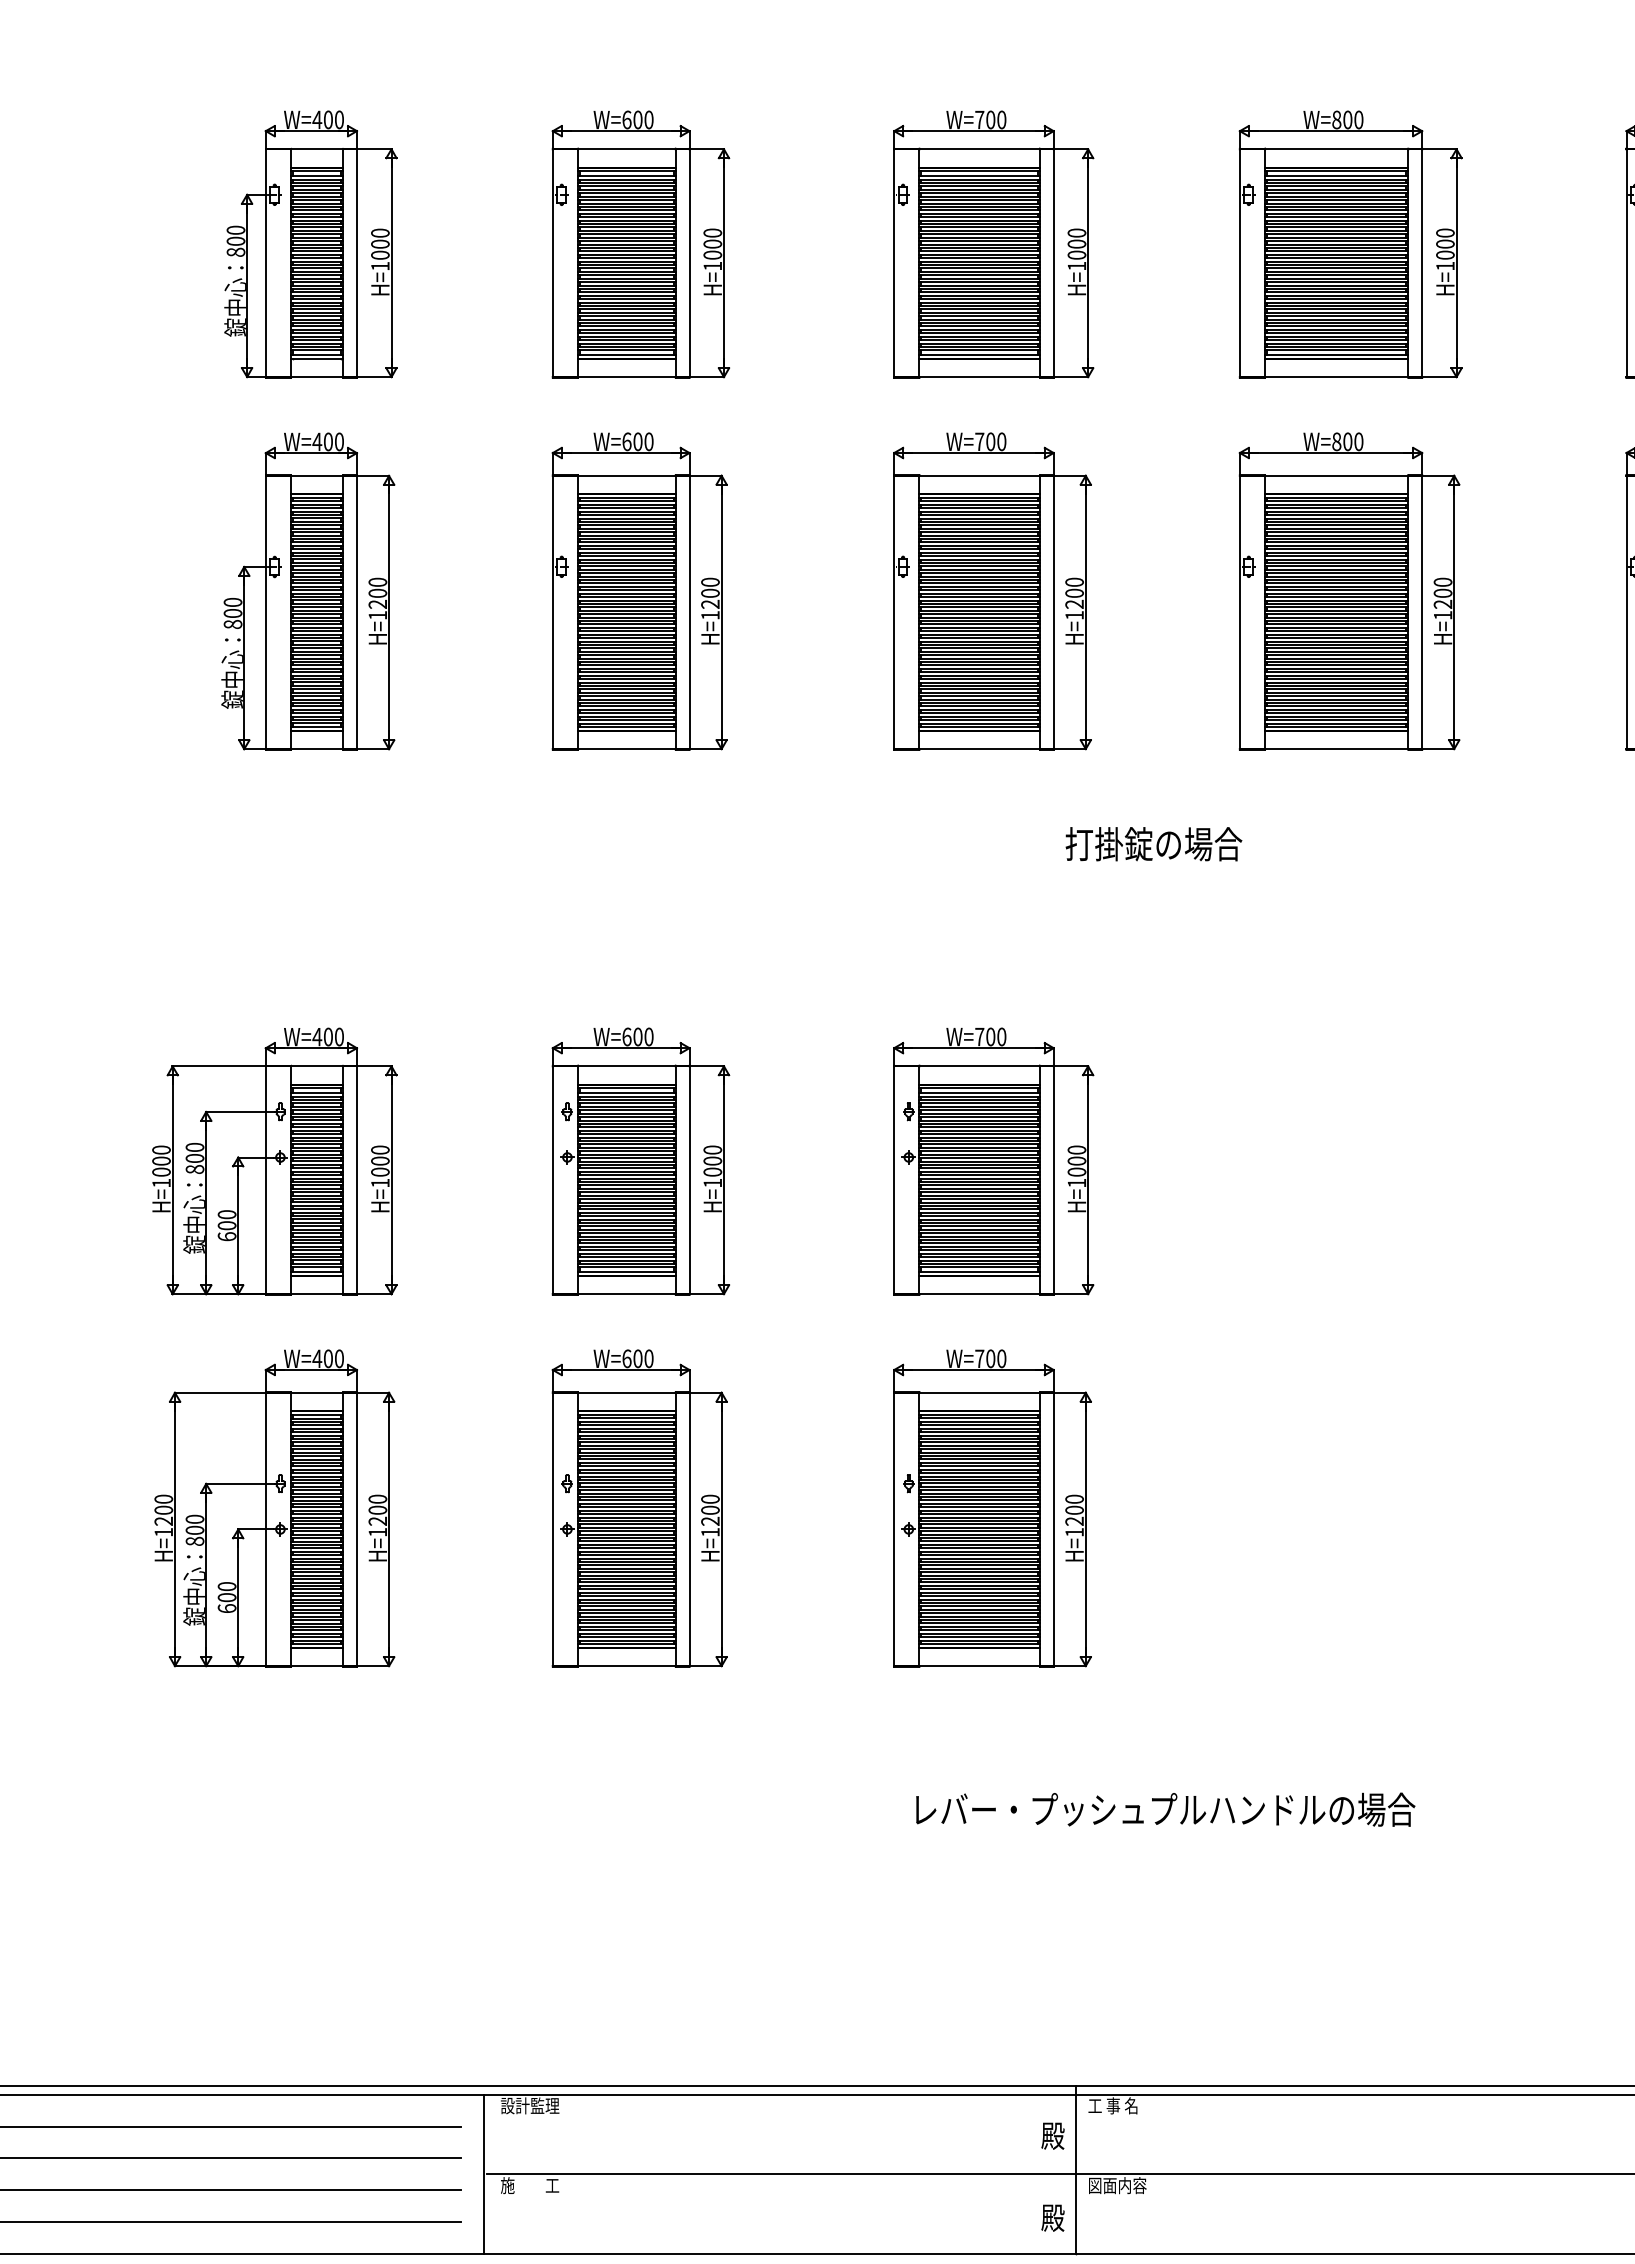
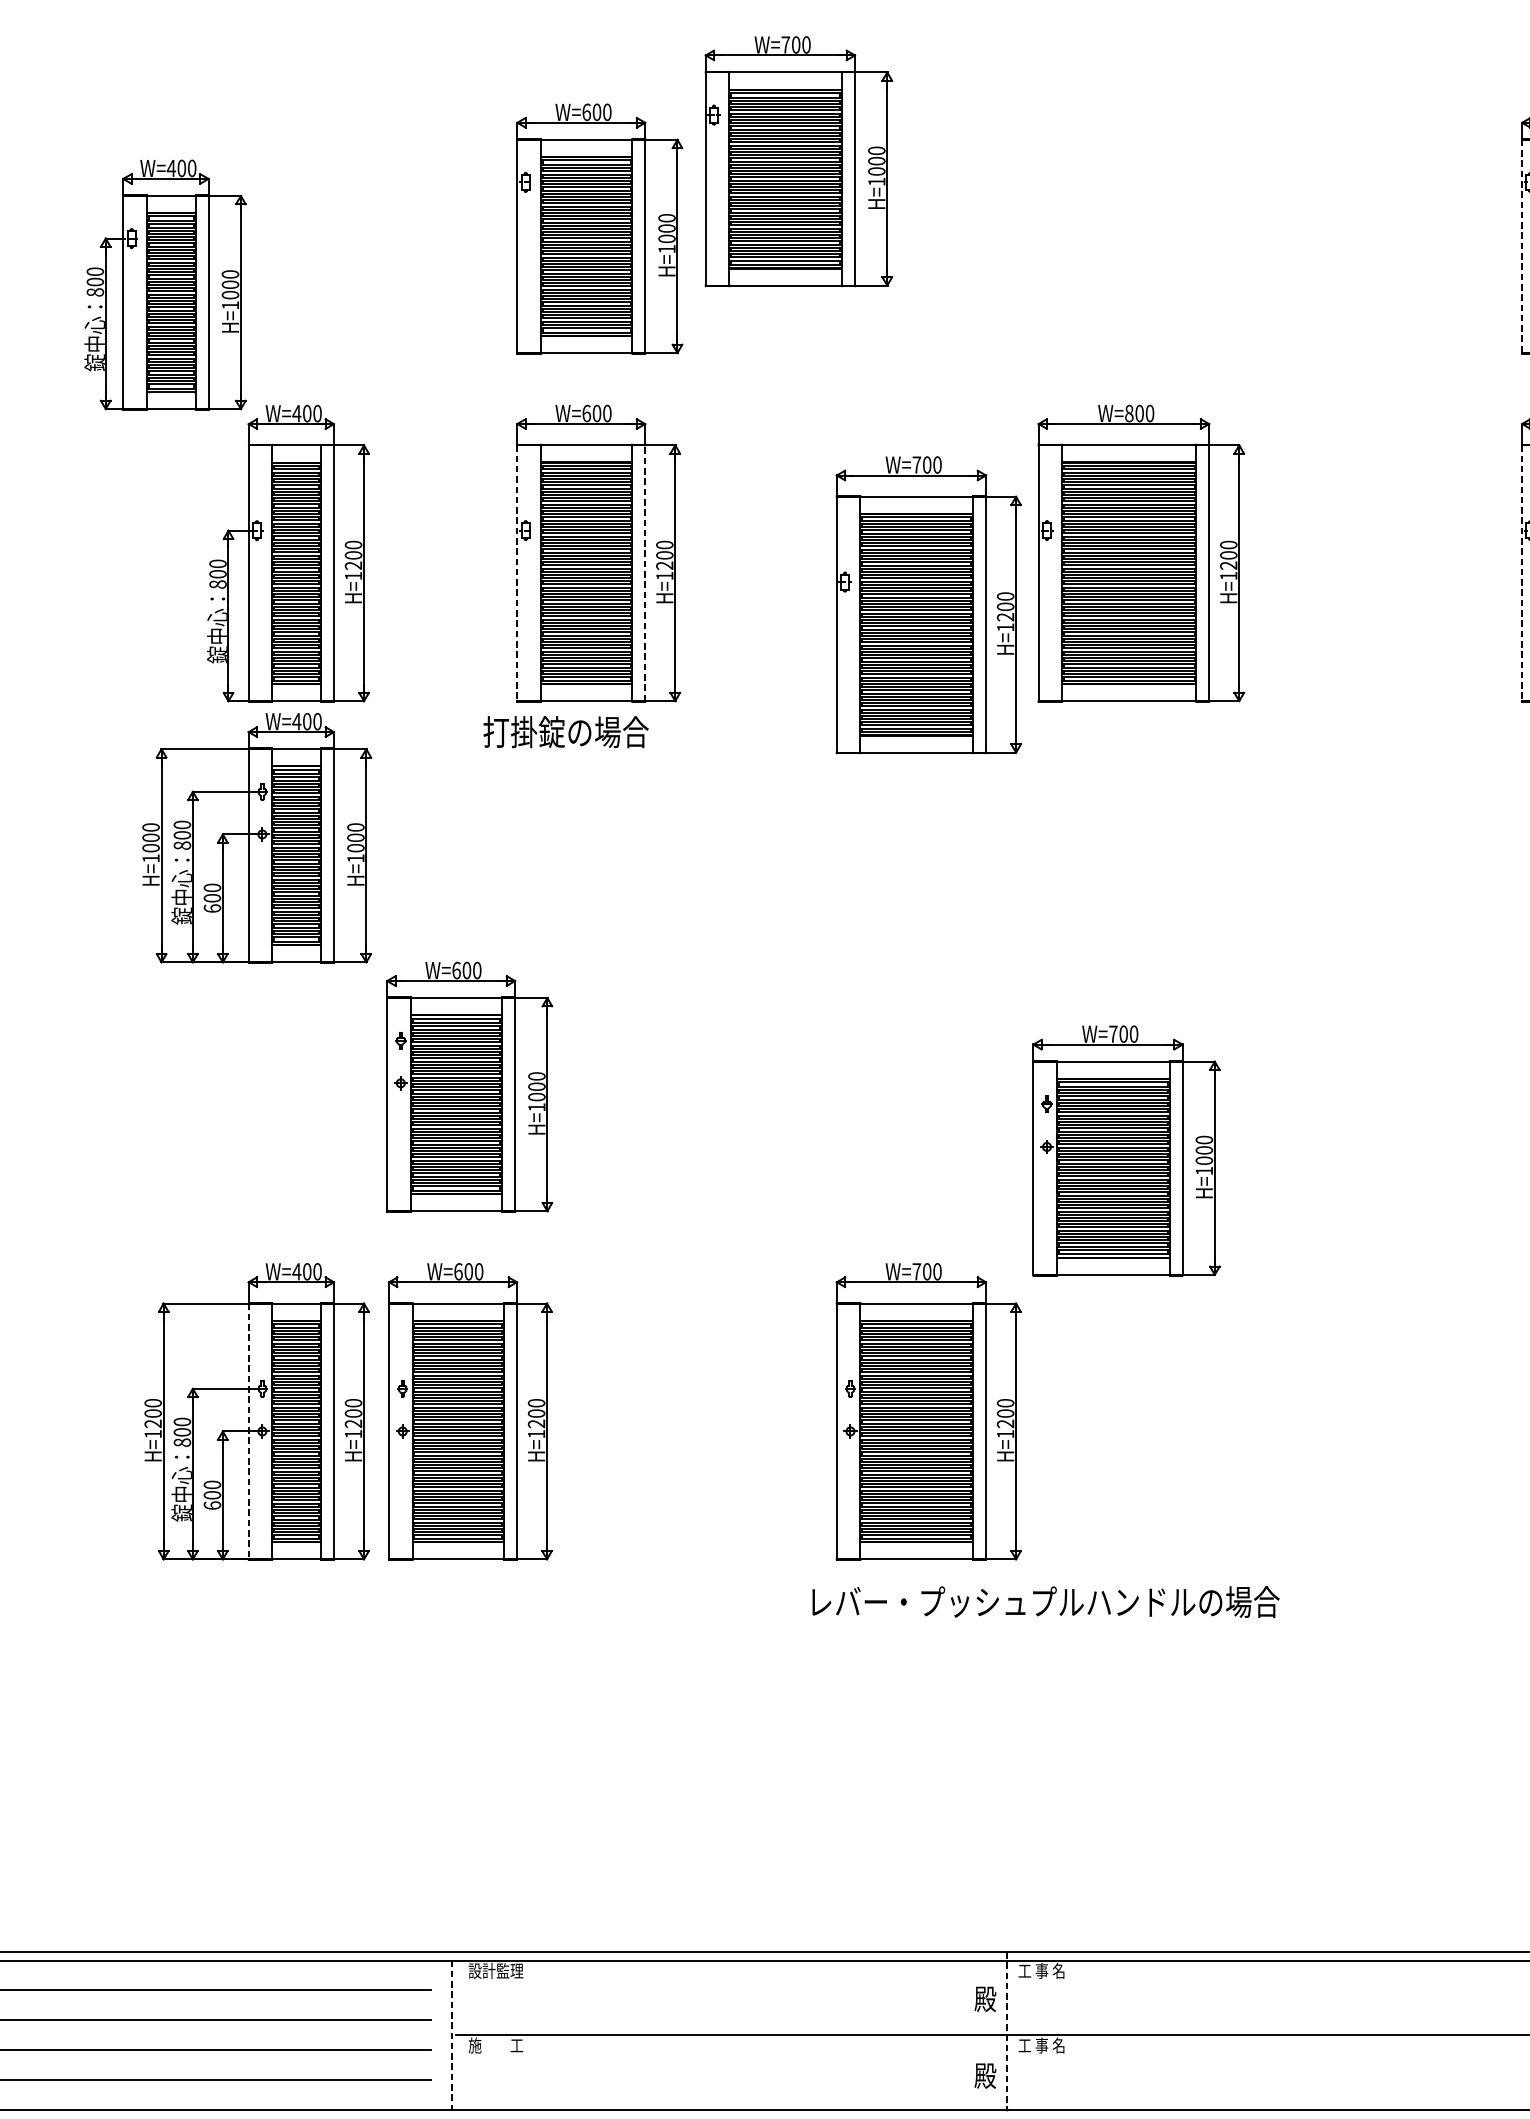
part: (310, 244) -> (165, 285), moved
part: (993, 244) -> (798, 161), moved
part: (1350, 244) -> (1263, 228), removed
line: (1626, 263) -> (1522, 246), solid -> dashed
part: (992, 591) -> (928, 605), moved
part: (1349, 591) -> (1141, 553), moved
line: (552, 612) -> (516, 573), solid -> dashed
line: (689, 612) -> (645, 573), solid -> dashed
line: (1626, 612) -> (1522, 573), solid -> dashed
text: (1153, 844) -> (565, 732), moved
part: (274, 1161) -> (256, 838), moved
part: (640, 1161) -> (469, 1087), moved
part: (993, 1161) -> (1126, 1150), moved
part: (639, 1508) -> (470, 1411), moved
line: (265, 1529) -> (248, 1431), solid -> dashed
text: (1165, 1809) -> (1045, 1601), moved
line: (1075, 2170) -> (1006, 2031), solid -> dashed
line: (483, 2174) -> (452, 2035), solid -> dashed
text: (1117, 2185) -> (1045, 2045), 図面内容 -> 工 事 名

